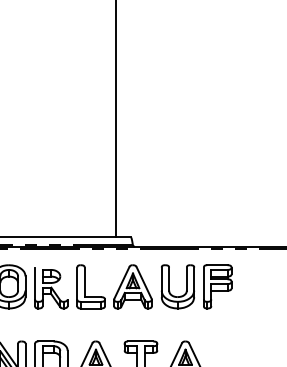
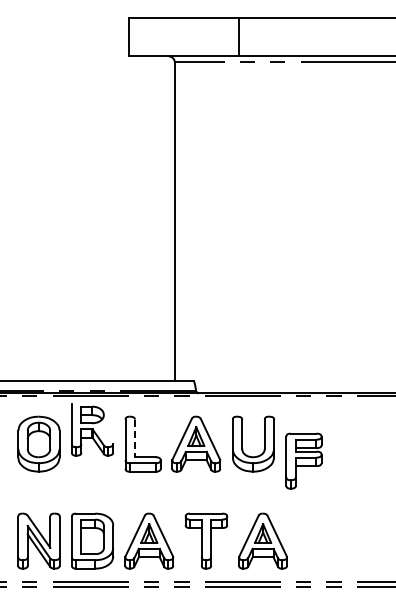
line: (84, 282) -> (134, 438), solid -> dashed
part: (217, 286) -> (303, 460), moved
part: (51, 287) -> (92, 429), moved

